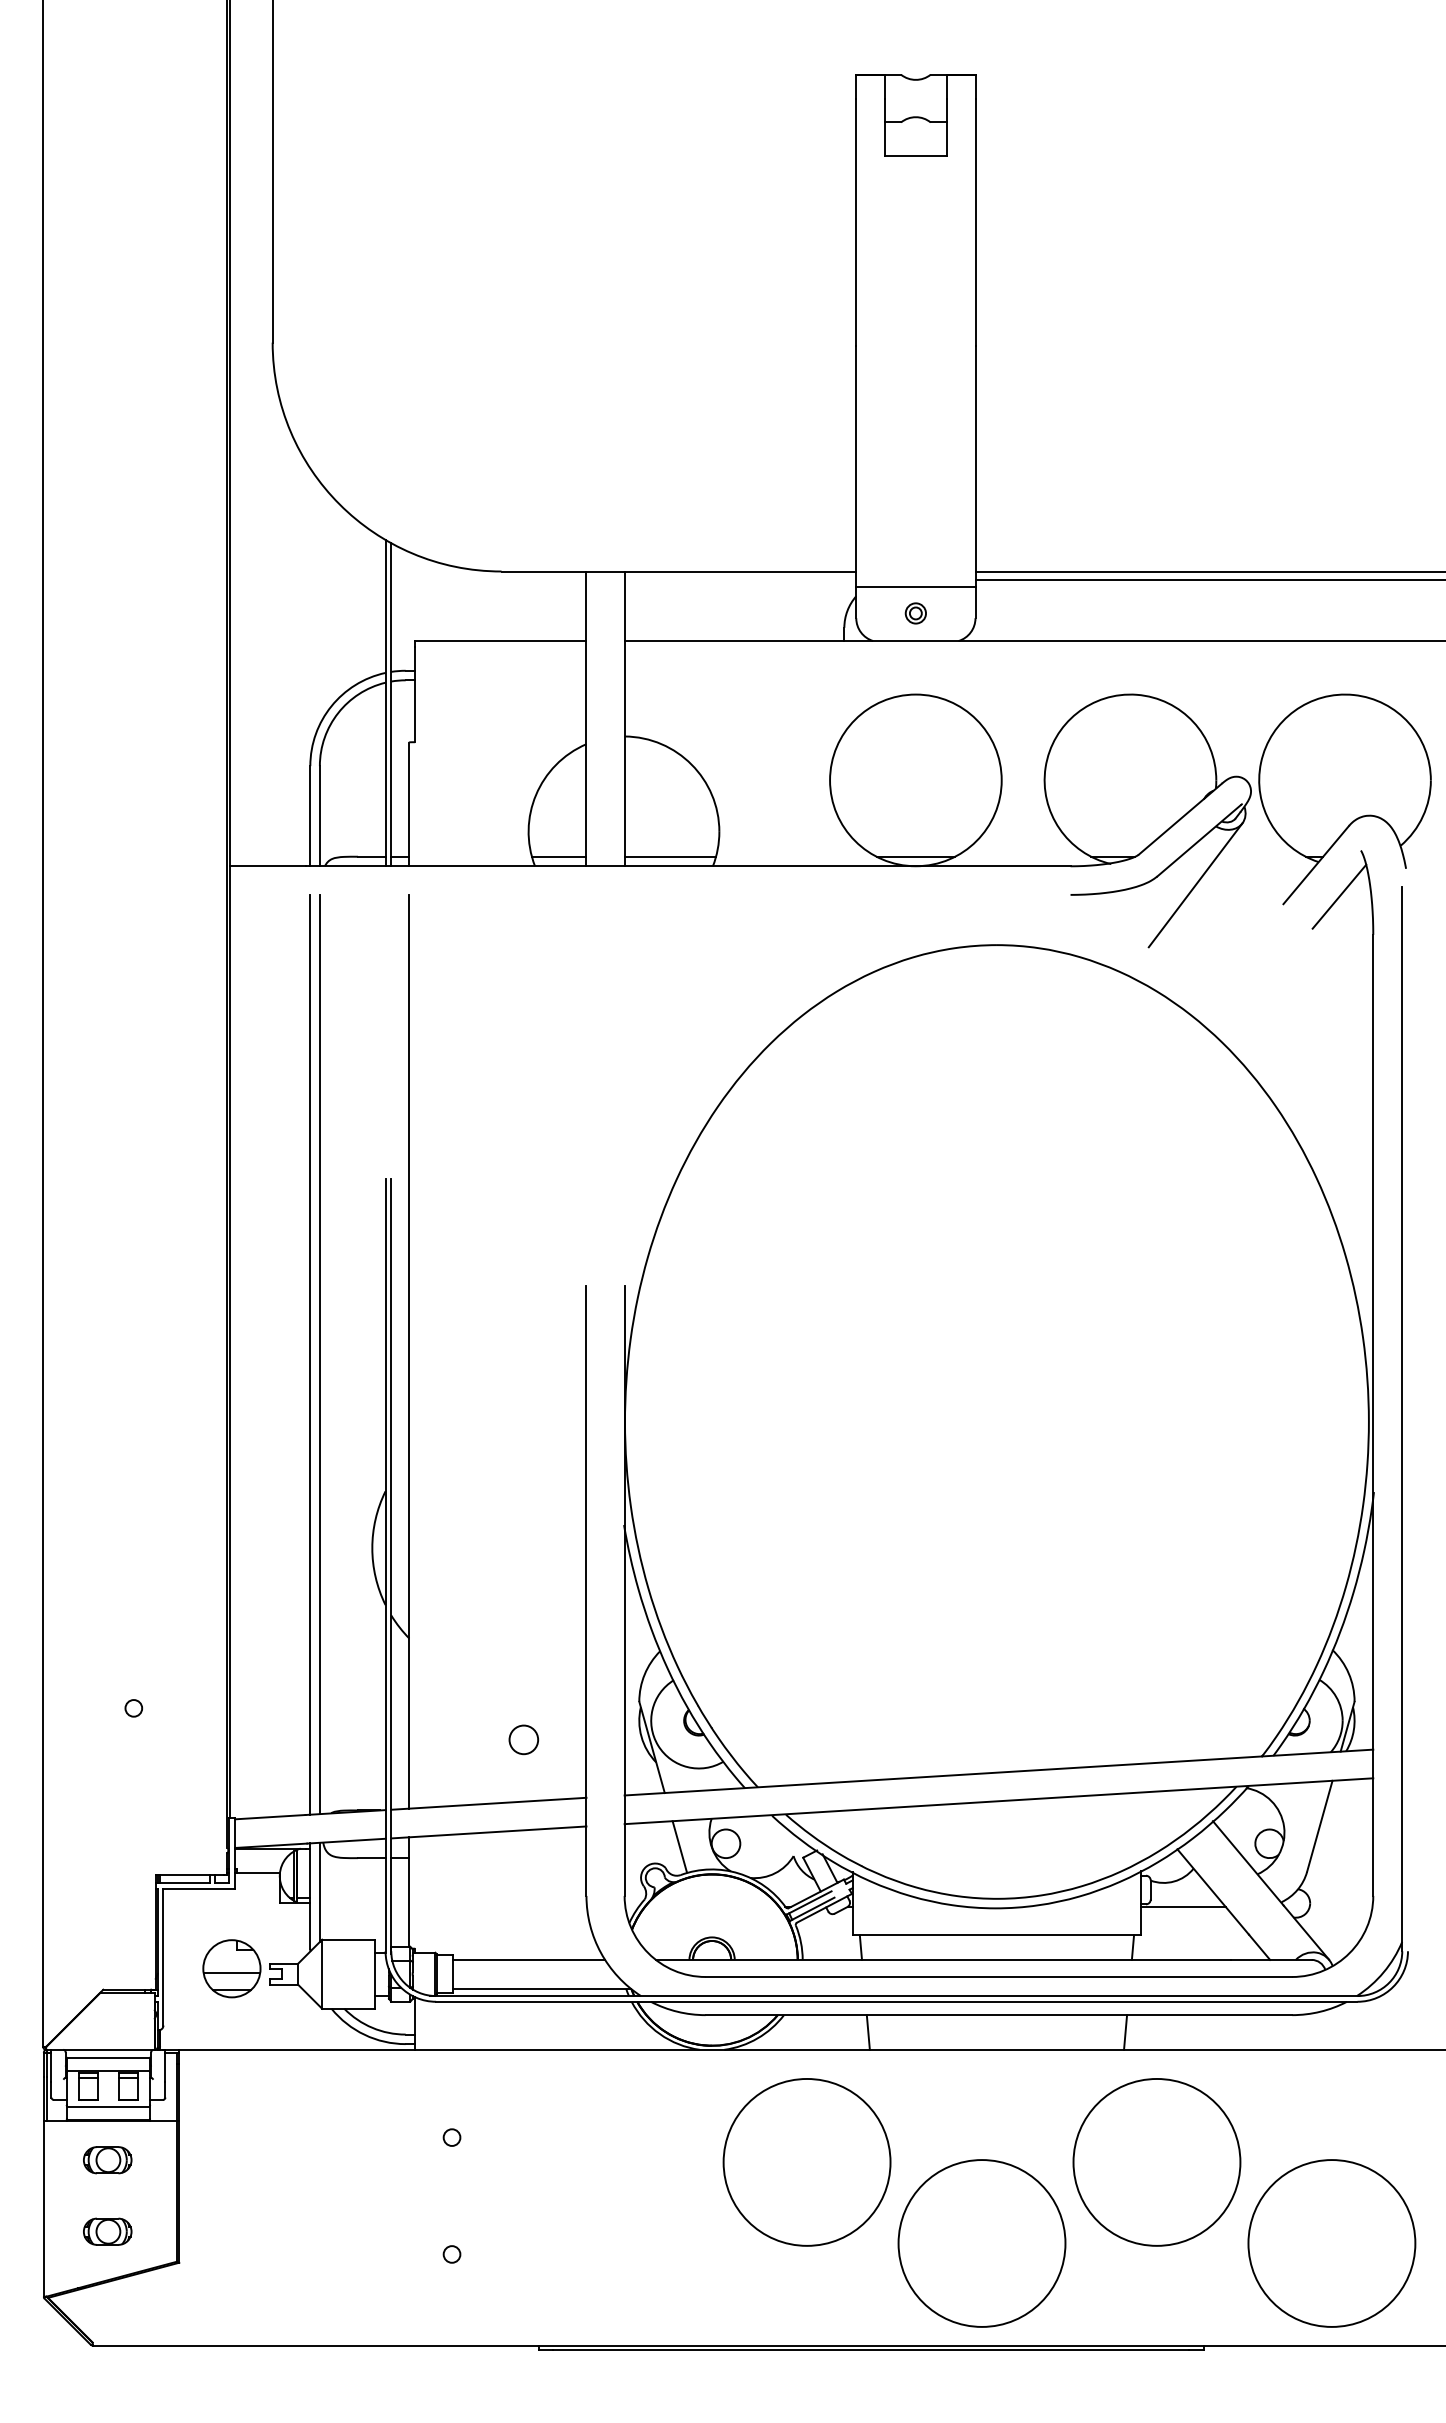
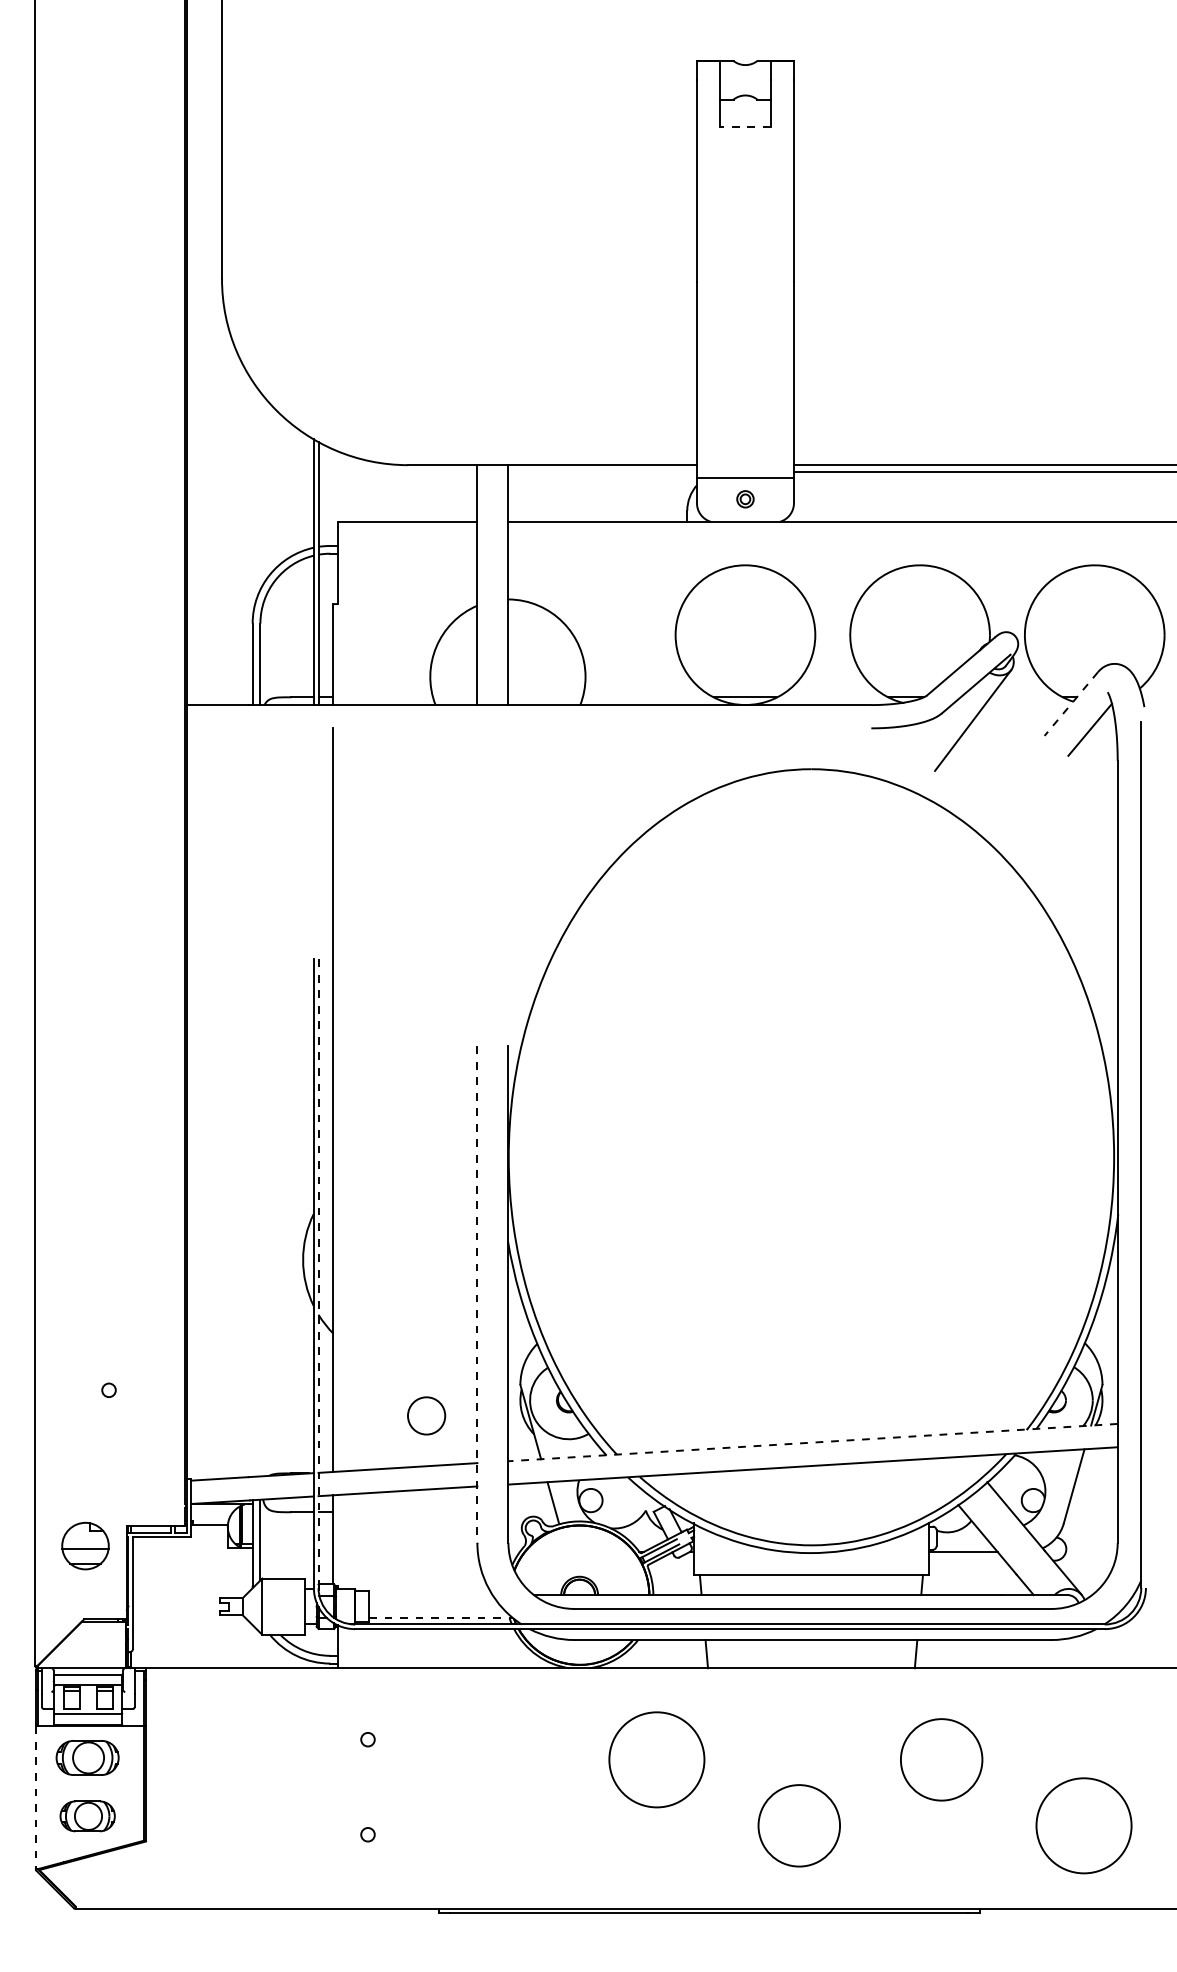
line: (915, 155) -> (745, 126), solid -> dashed
line: (558, 856) -> (454, 697), removed
line: (670, 856) -> (545, 697), removed
line: (1316, 865) -> (1071, 704), solid -> dashed
line: (310, 1354) -> (252, 1102), removed
line: (319, 1354) -> (260, 1102), removed
line: (391, 1564) -> (318, 1273), solid -> dashed
line: (586, 1591) -> (477, 1295), solid -> dashed
circle: (523, 1739) -> (426, 1415), size x1.6
line: (998, 1772) -> (812, 1442), solid -> dashed
line: (529, 1959) -> (431, 1594), removed
part: (231, 1968) -> (85, 1545), moved
line: (541, 1988) -> (440, 1618), solid -> dashed
part: (107, 2160) -> (87, 1758), size x1.6
circle: (806, 2161) -> (656, 1759), size x0.7
circle: (1156, 2161) -> (941, 1759), size x0.6
line: (43, 2209) -> (35, 1798), solid -> dashed
part: (107, 2231) -> (87, 1816), size x1.4
circle: (981, 2243) -> (798, 1825), size x0.6
circle: (1331, 2243) -> (1083, 1825), size x0.7

